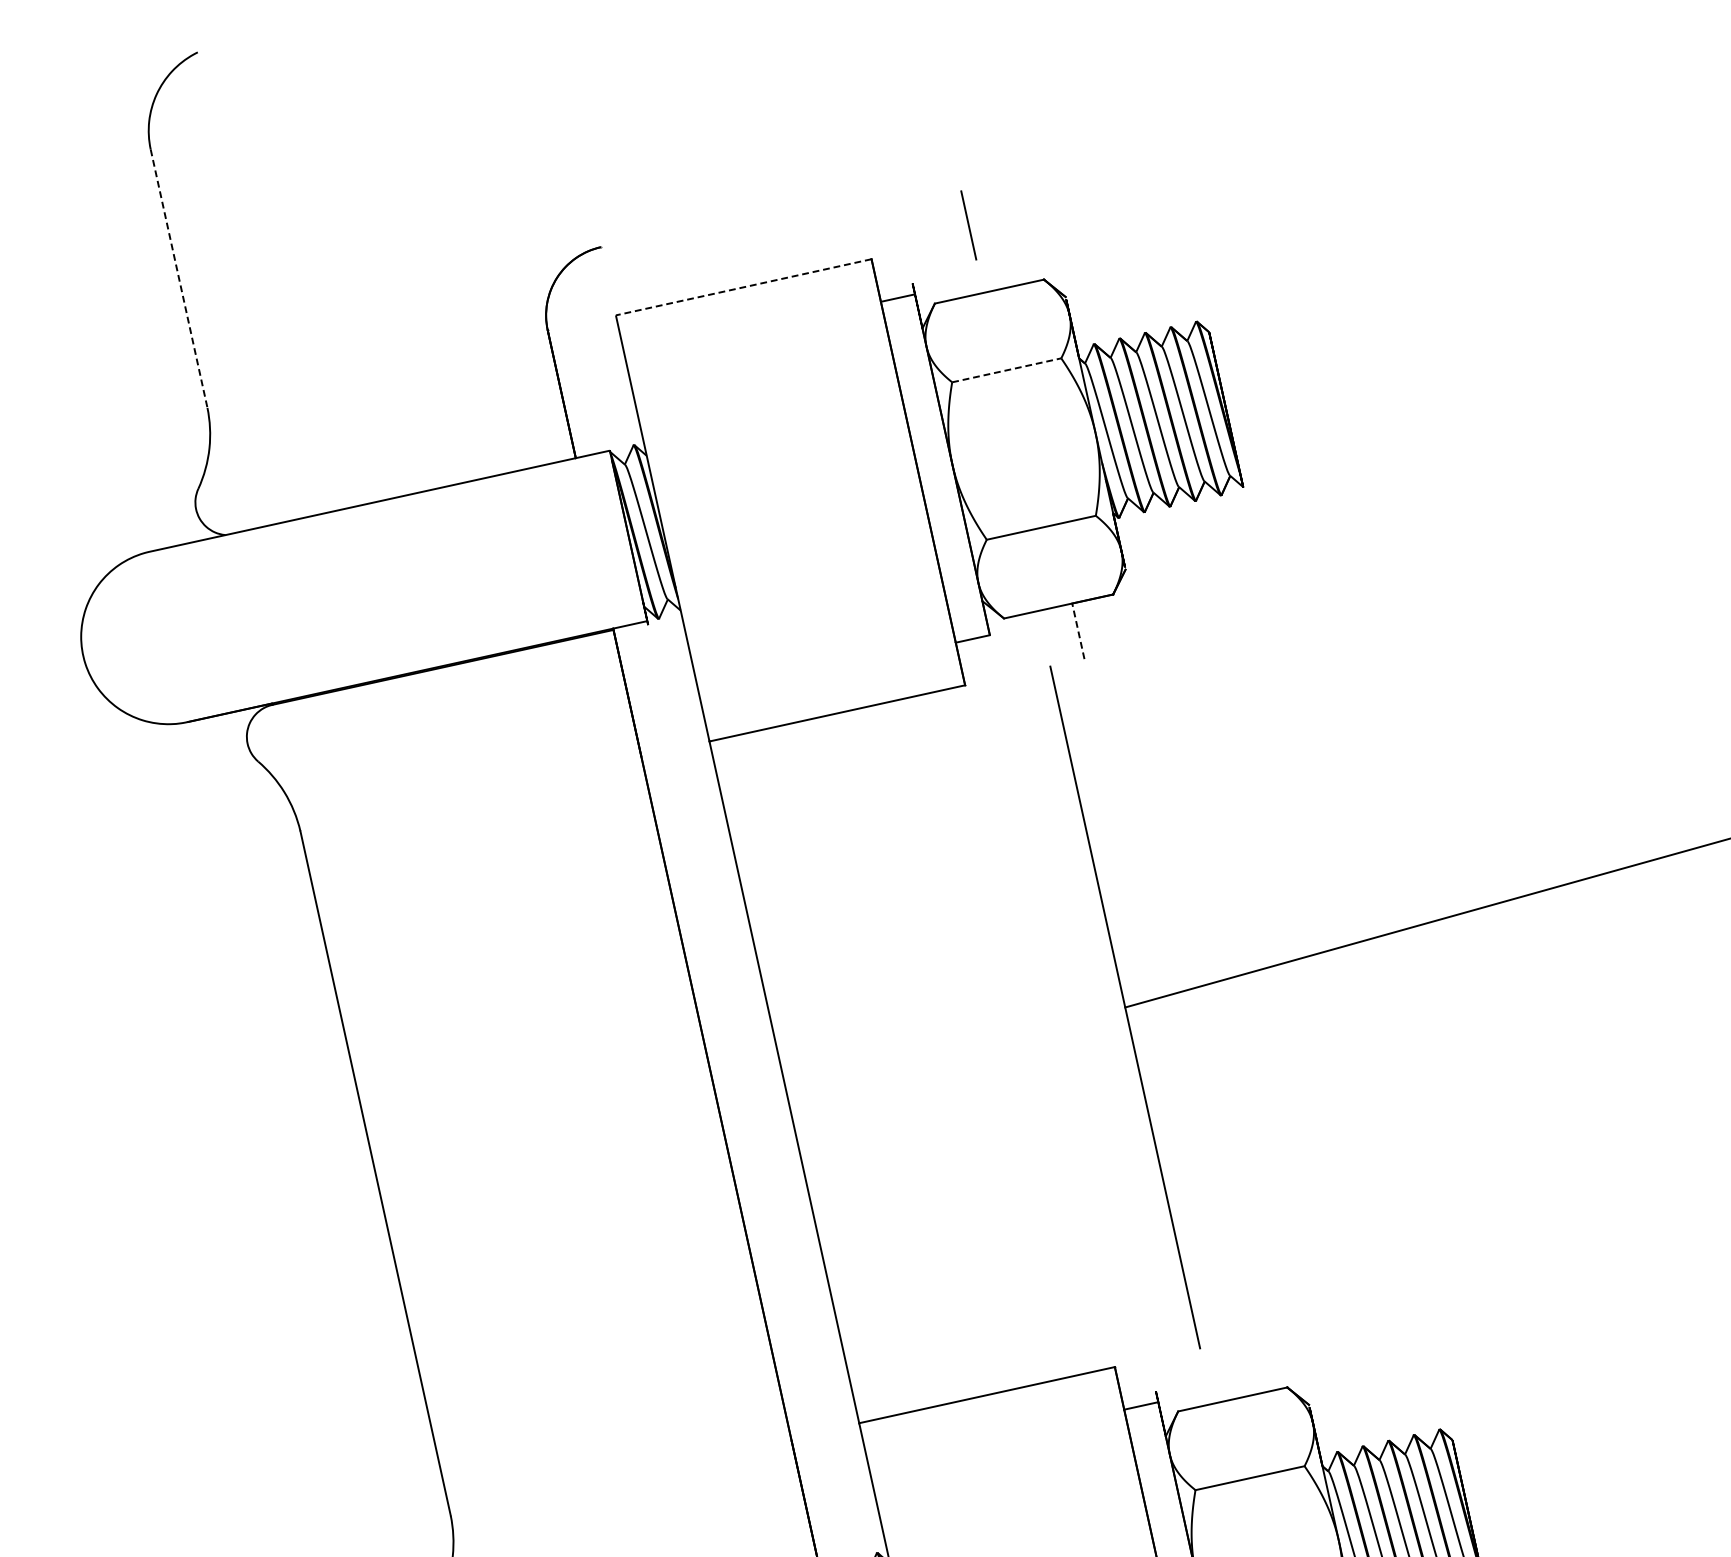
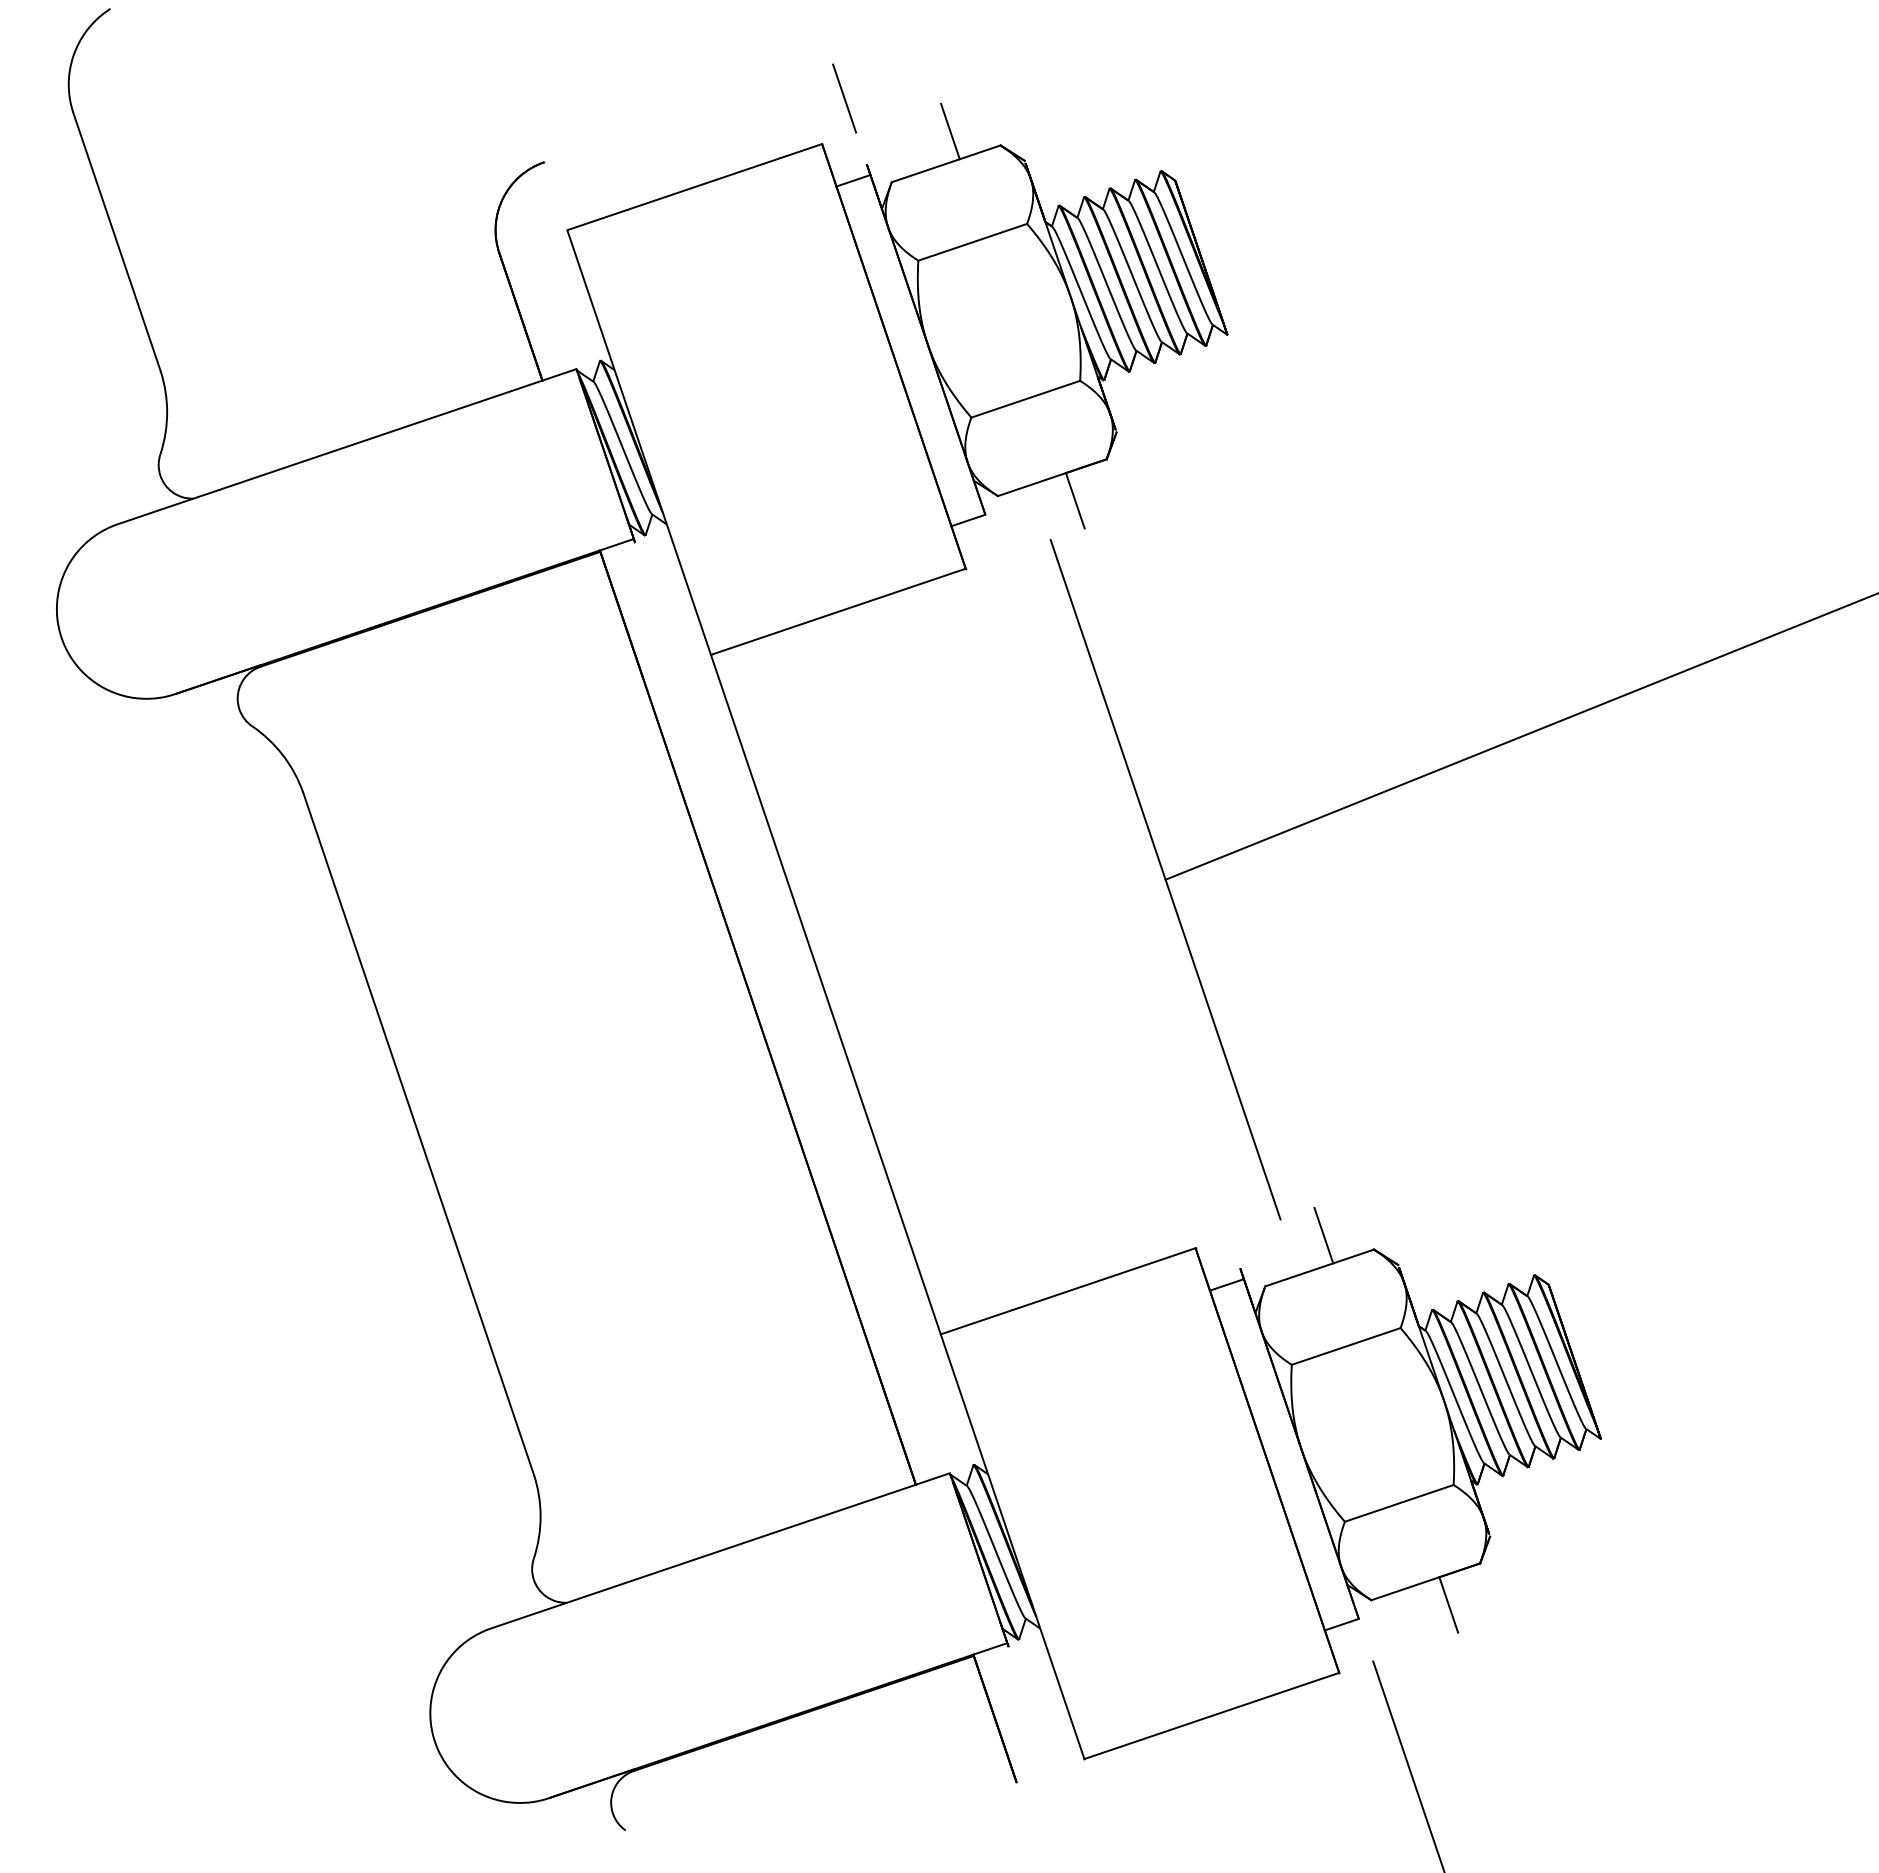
line: (968, 225) -> (844, 98), moved
line: (997, 260) -> (950, 131), added
line: (179, 279) -> (117, 242), dashed -> solid
line: (743, 287) -> (694, 187), dashed -> solid
line: (1007, 370) -> (973, 242), dashed -> solid
line: (1078, 631) -> (1075, 500), dashed -> solid
line: (1239, 1368) -> (1323, 1235), added

